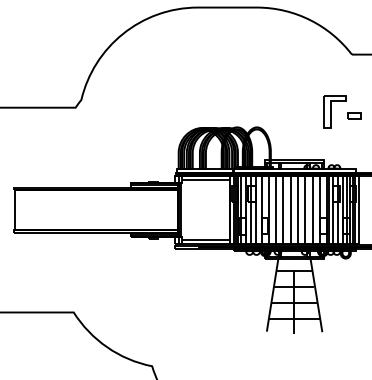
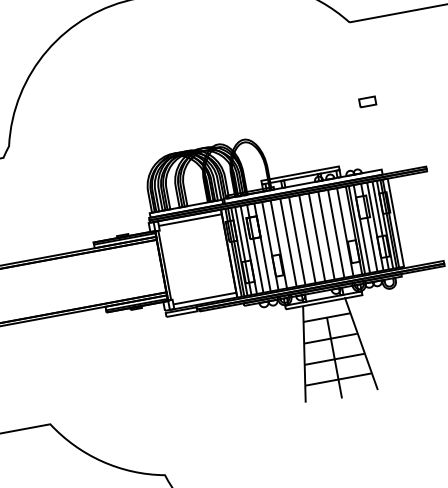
part: (334, 111) -> (340, 100), removed

